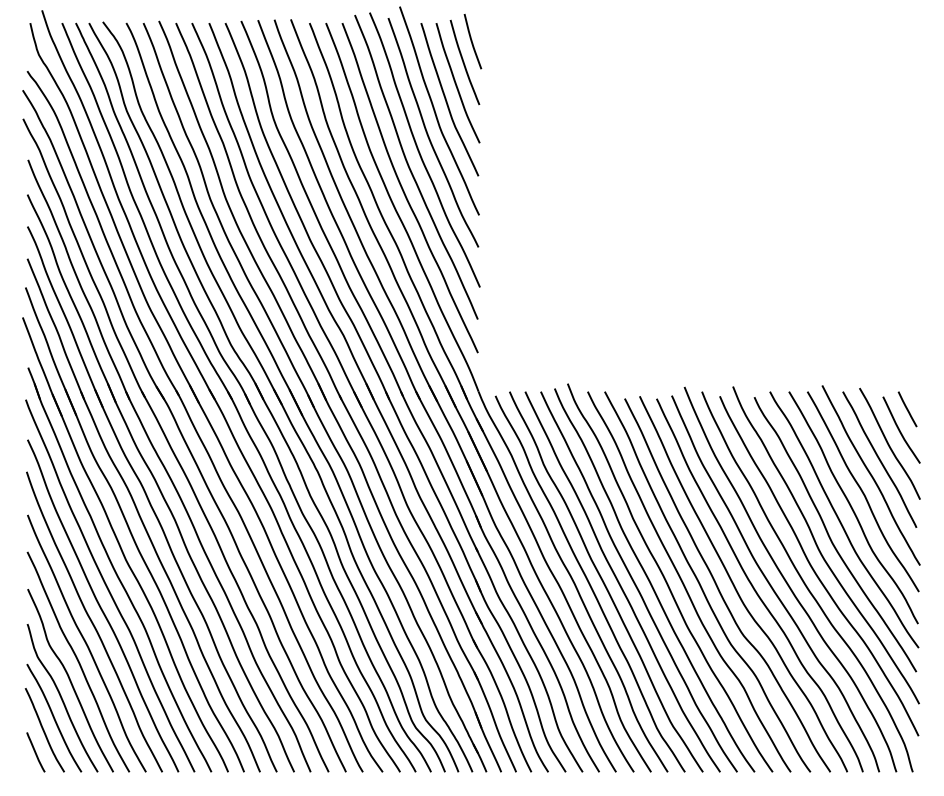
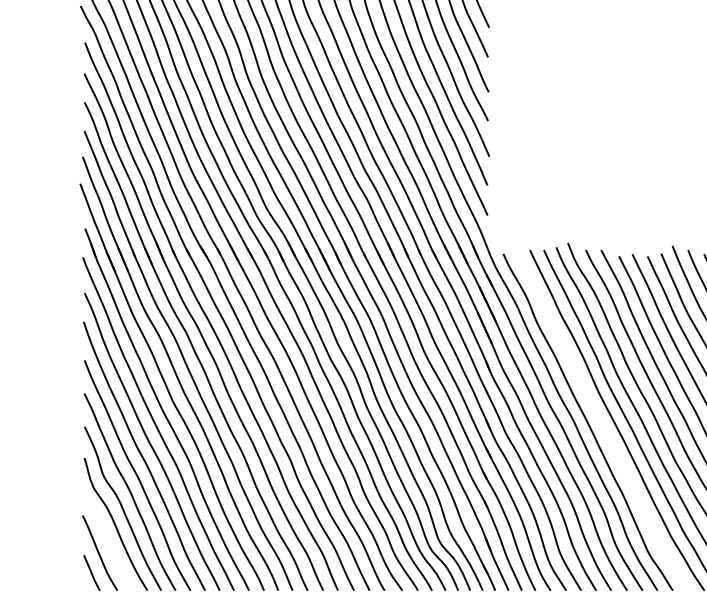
curve: (604, 581) -> (600, 420), removed
curve: (54, 717) -> (108, 541), removed

